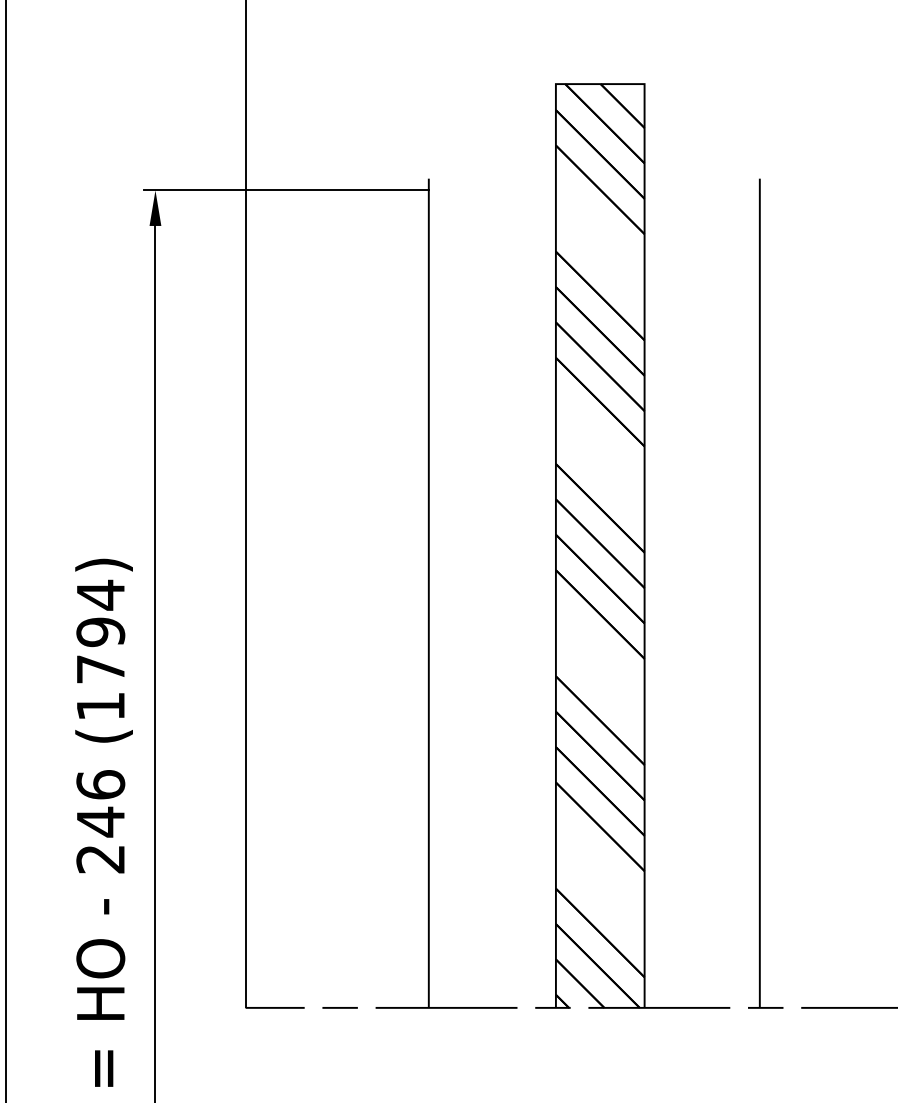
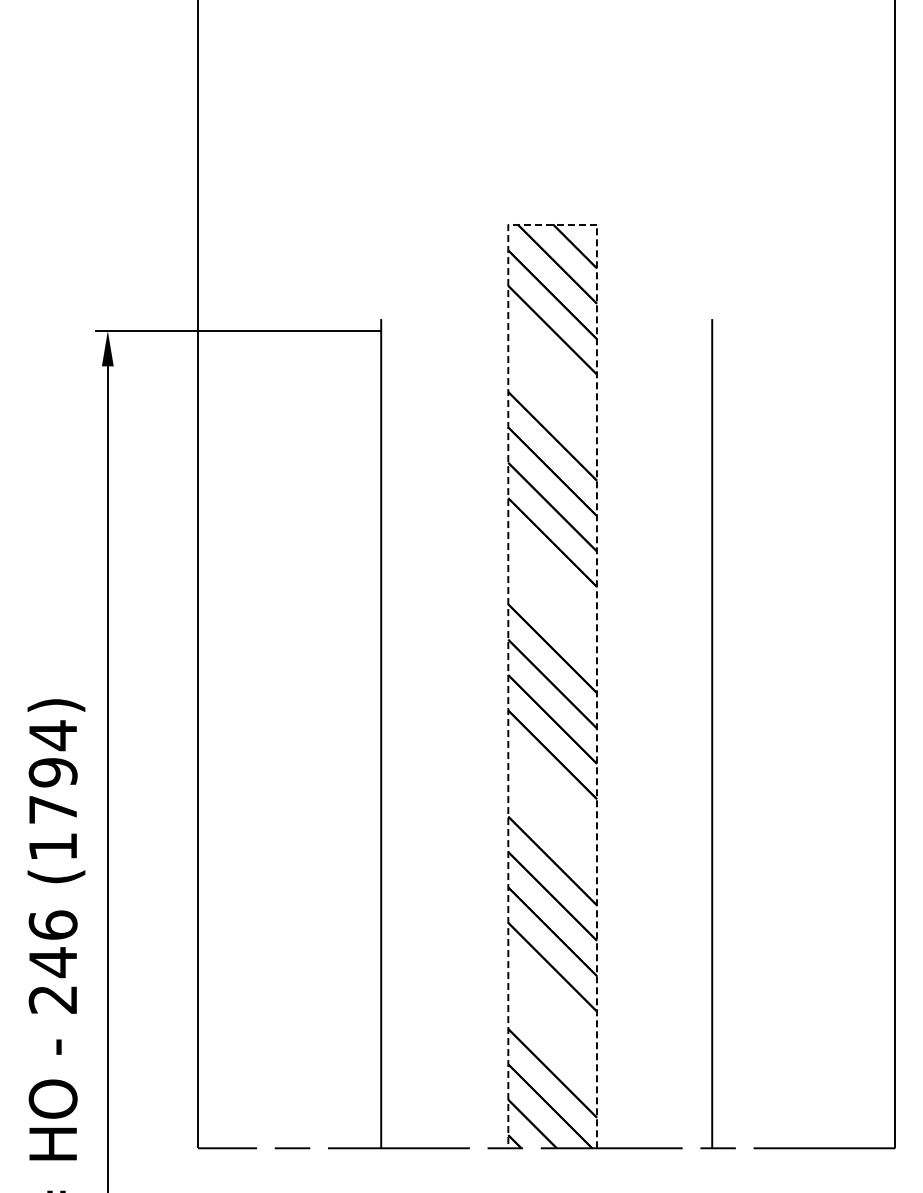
line: (600, 84) -> (552, 224), solid -> dashed

